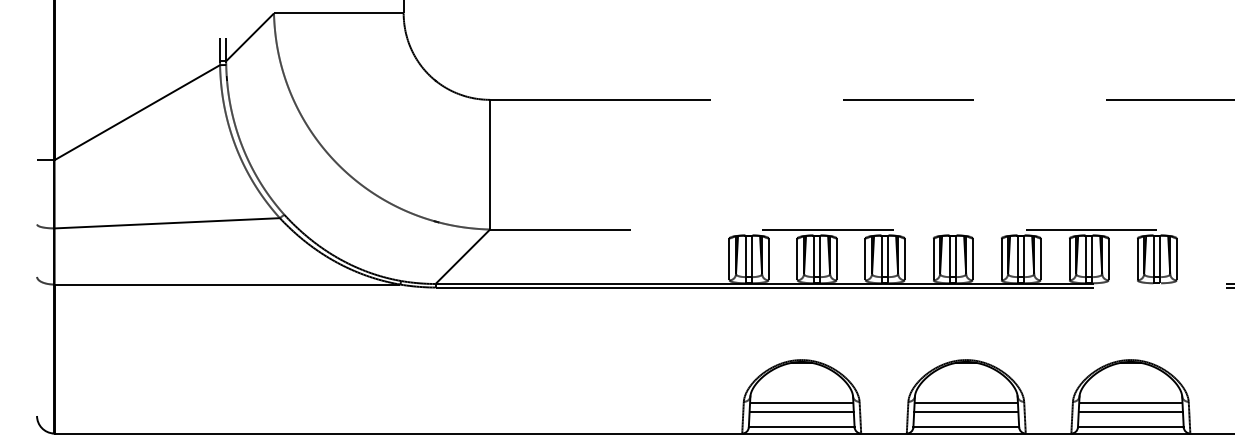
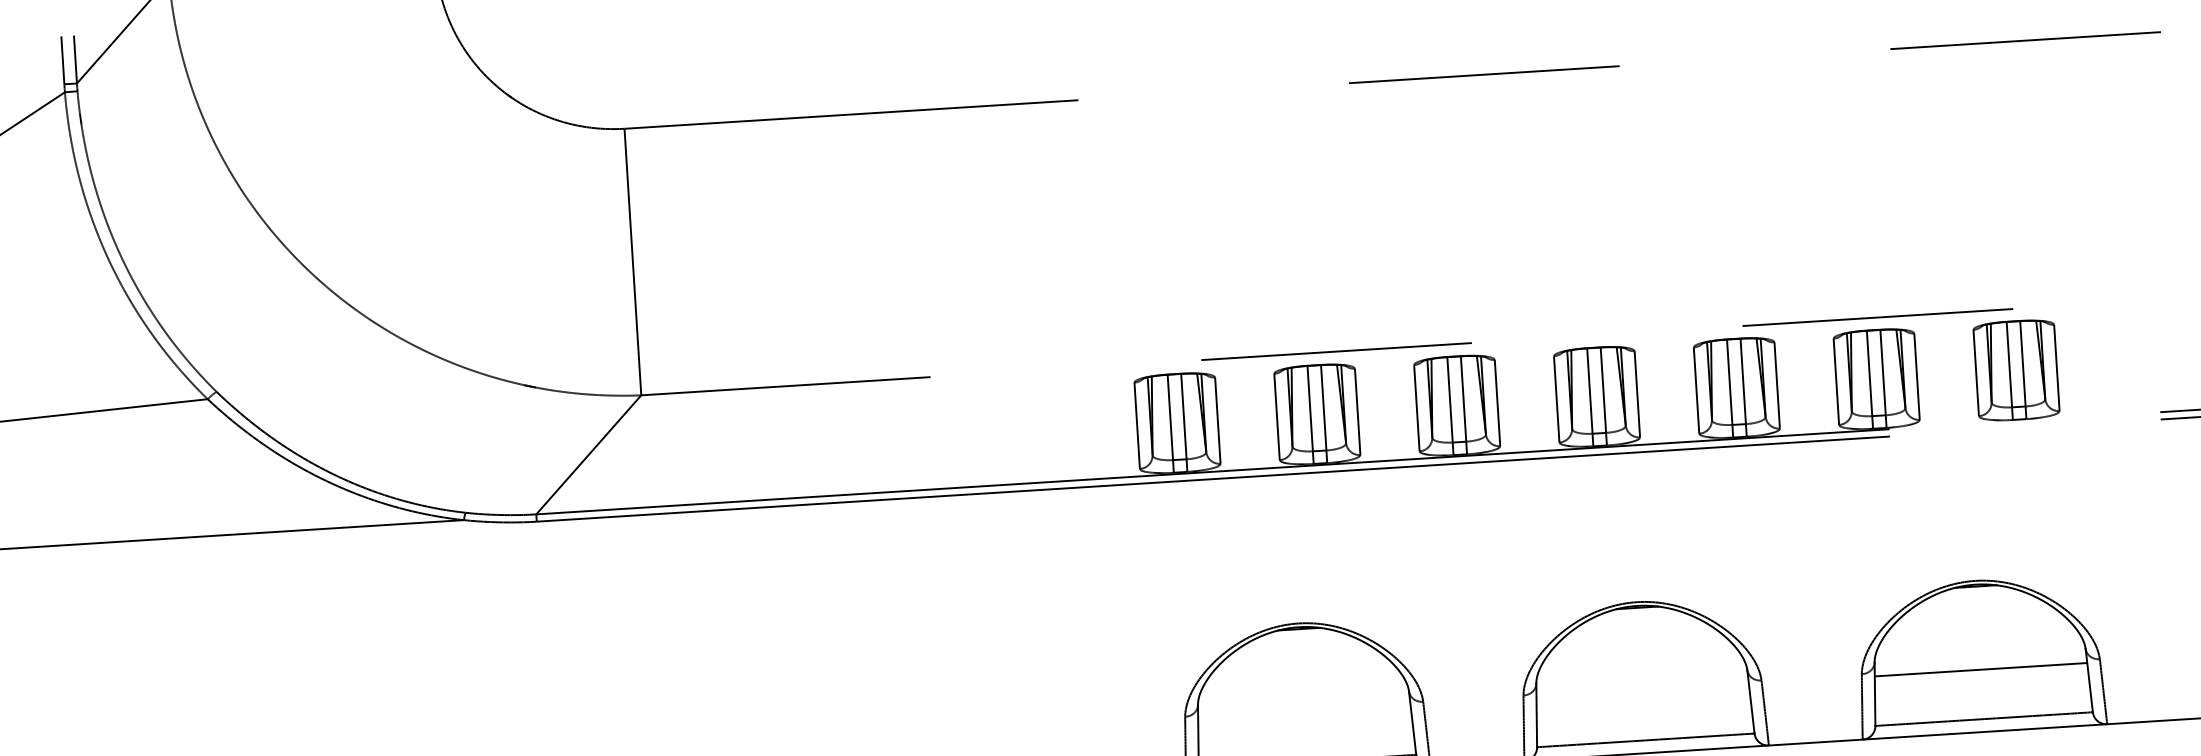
line: (801, 403) -> (1303, 712), removed
line: (965, 403) -> (1641, 691), removed
line: (801, 411) -> (1305, 729), removed
line: (966, 411) -> (1644, 707), removed
line: (1130, 411) -> (1981, 686), removed

